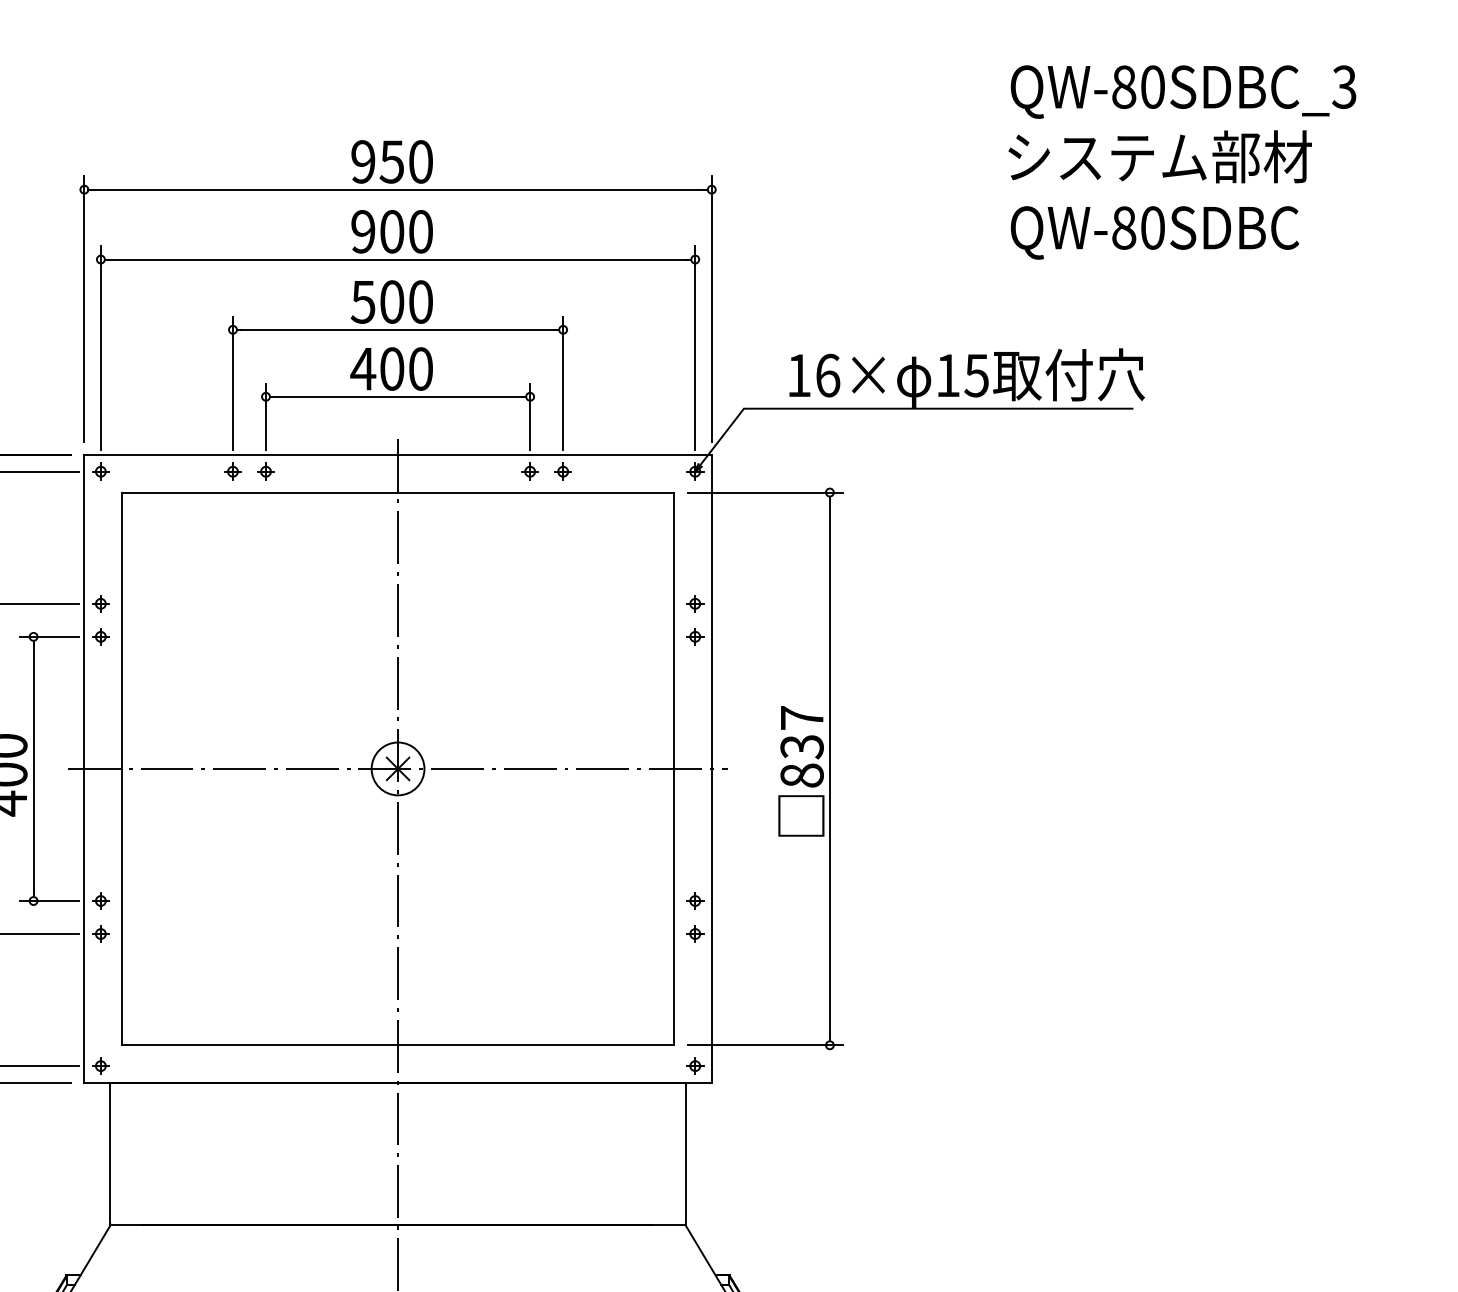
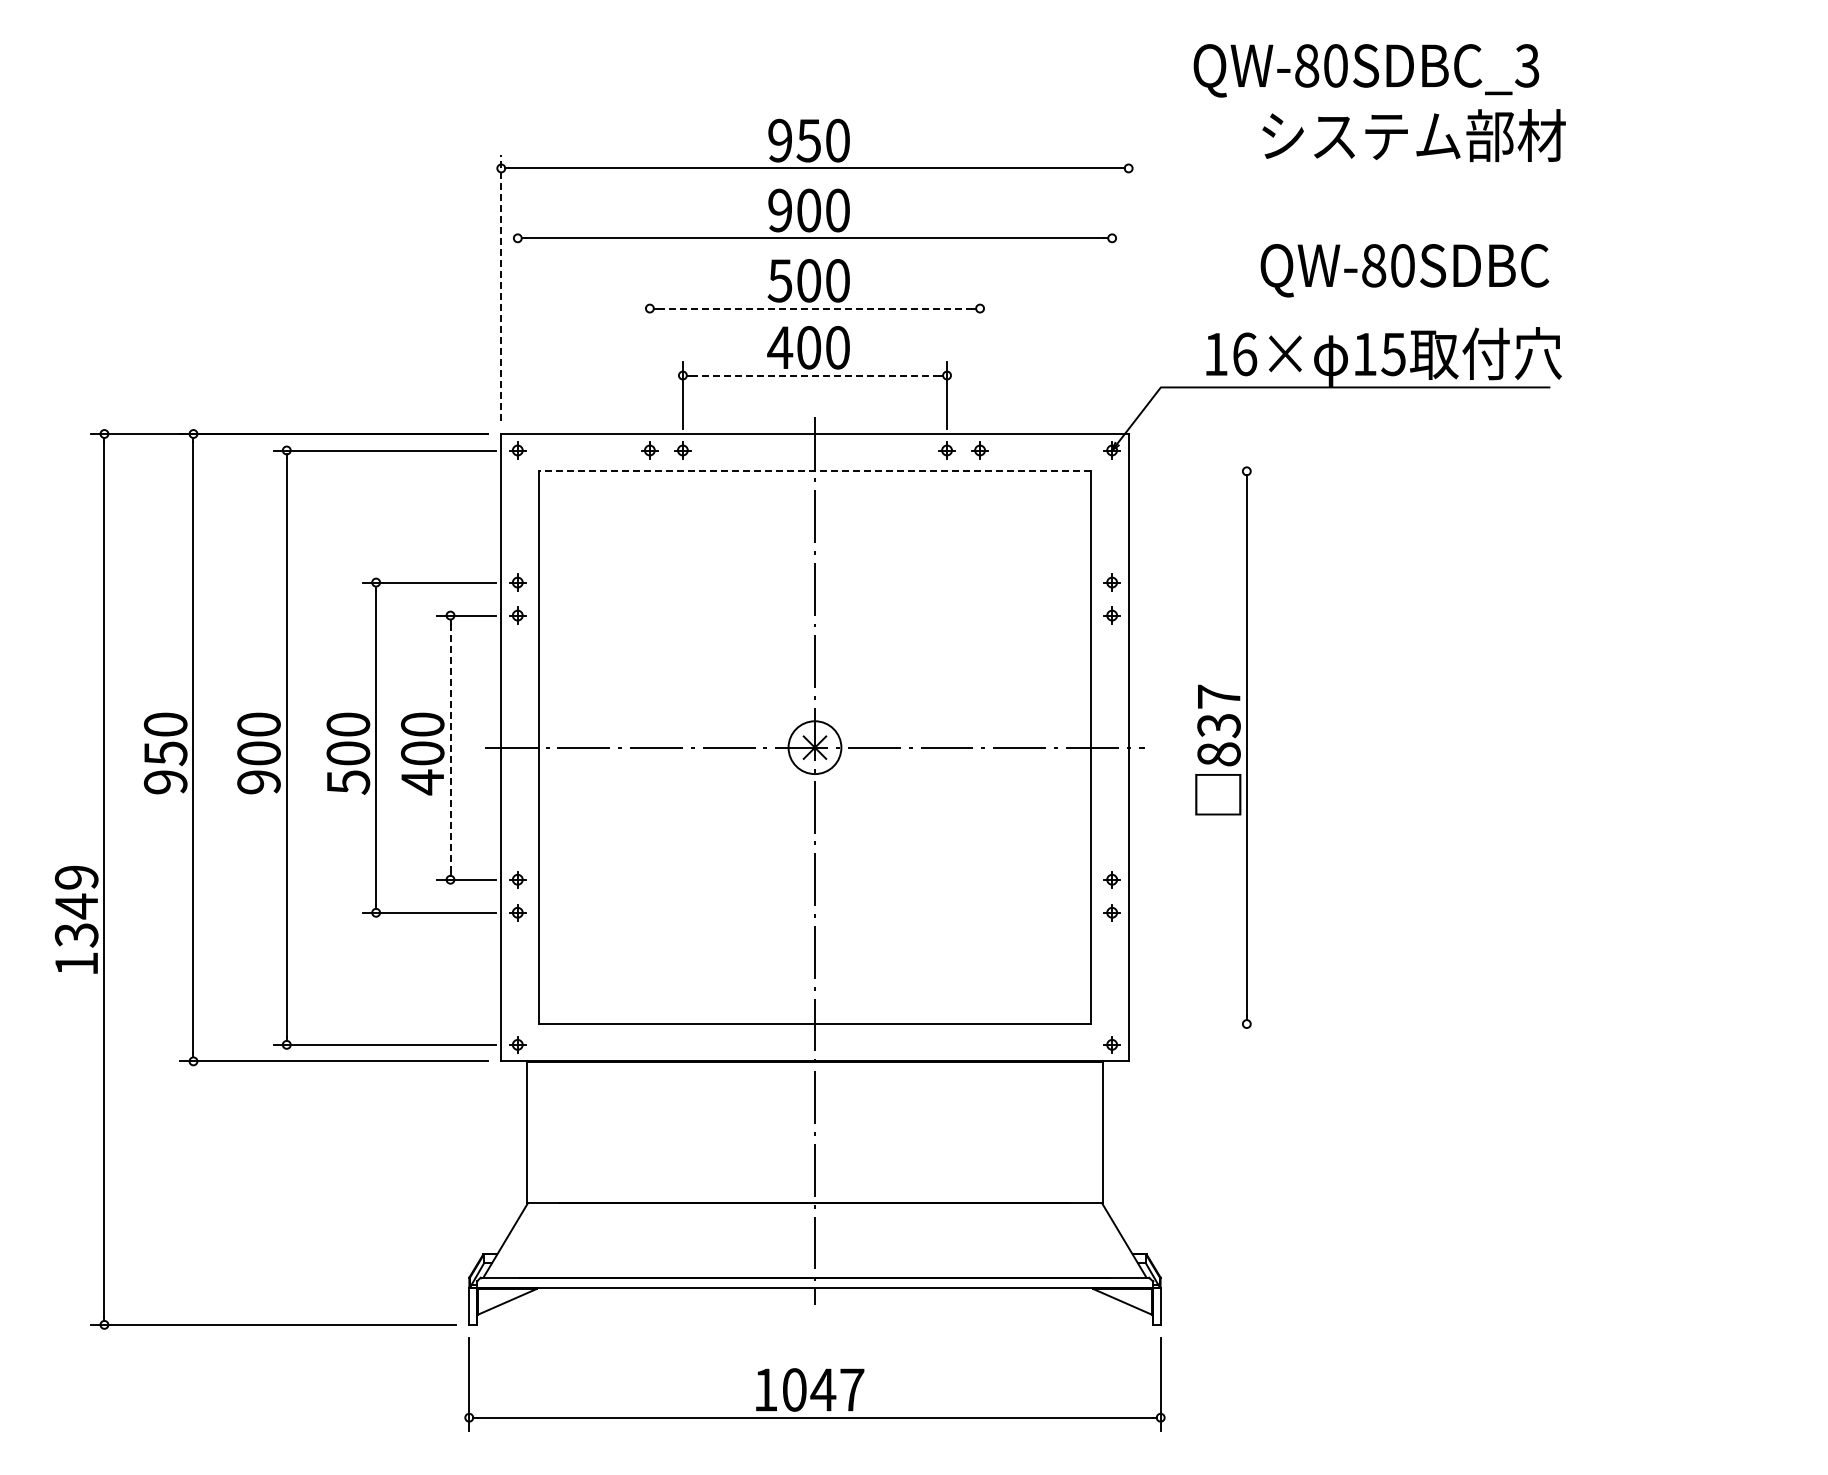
text: (1183, 91) -> (1366, 70), moved
text: (1159, 156) -> (1413, 135), moved
text: (1154, 232) -> (1404, 270), moved
line: (711, 308) -> (1128, 287), removed
line: (84, 309) -> (501, 288), solid -> dashed
line: (398, 329) -> (815, 308), solid -> dashed
line: (100, 348) -> (517, 327), removed
line: (695, 348) -> (1112, 327), removed
line: (232, 383) -> (649, 362), removed
line: (563, 383) -> (980, 362), removed
line: (398, 396) -> (815, 375), solid -> dashed
line: (397, 492) -> (814, 471), solid -> dashed
line: (765, 492) -> (1182, 471), removed
line: (33, 769) -> (450, 748), solid -> dashed
line: (765, 1045) -> (1182, 1024), removed

